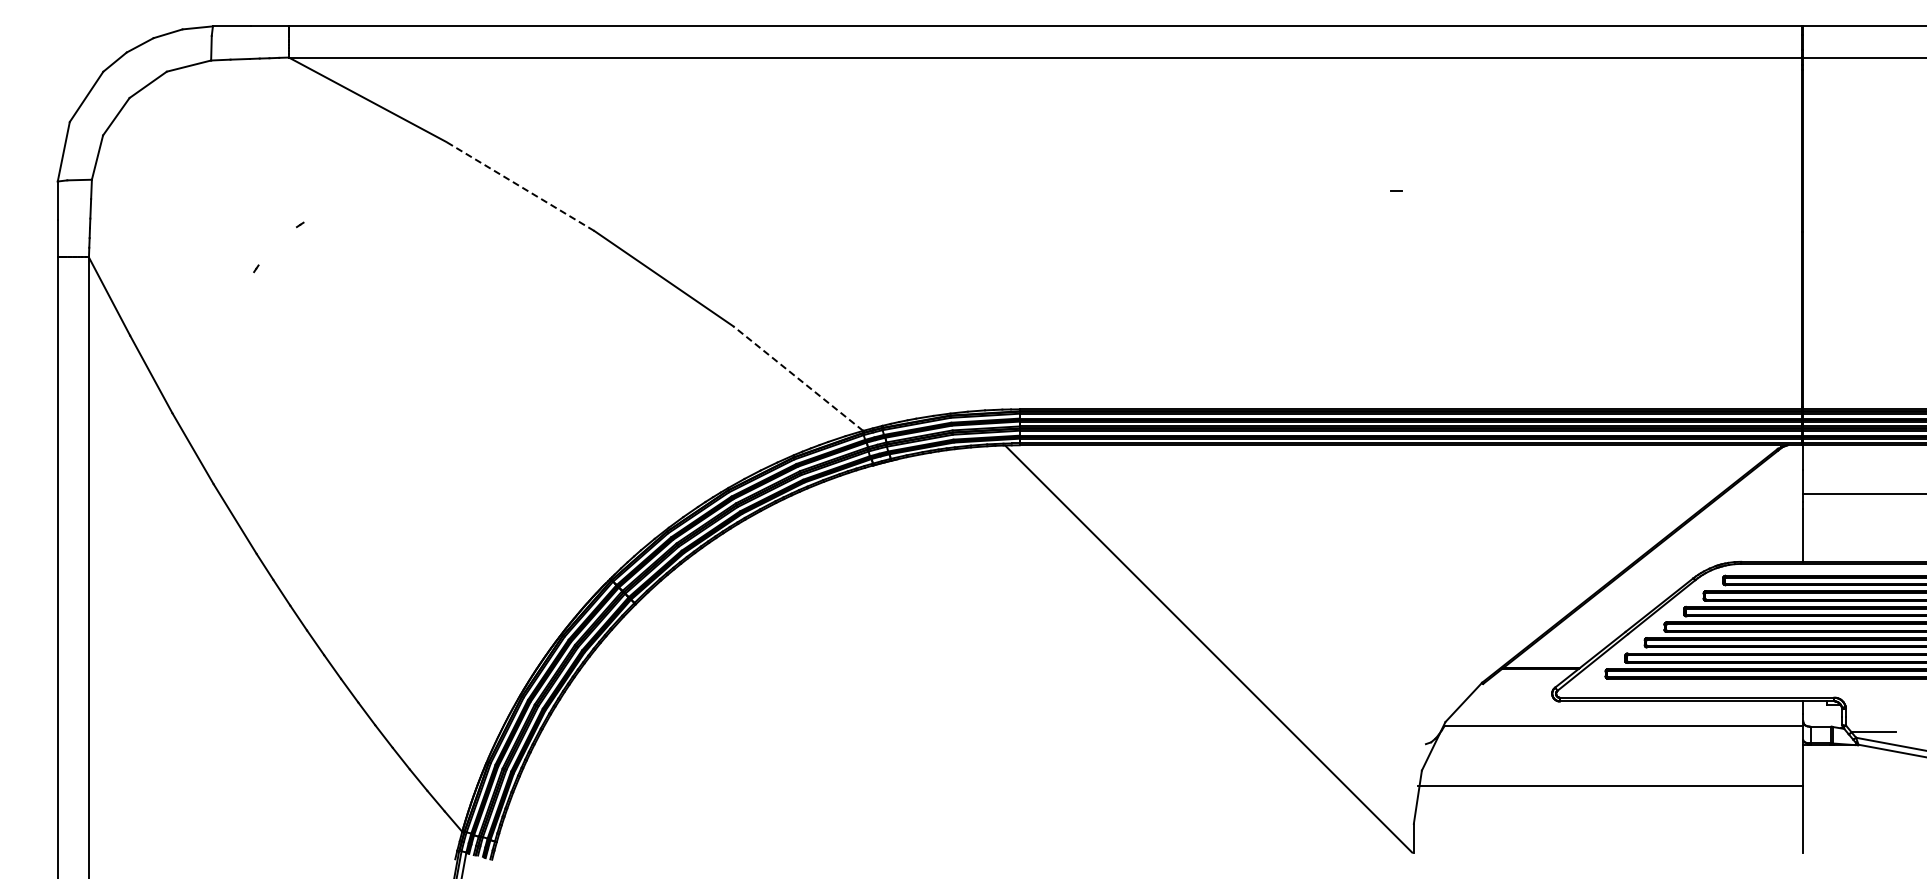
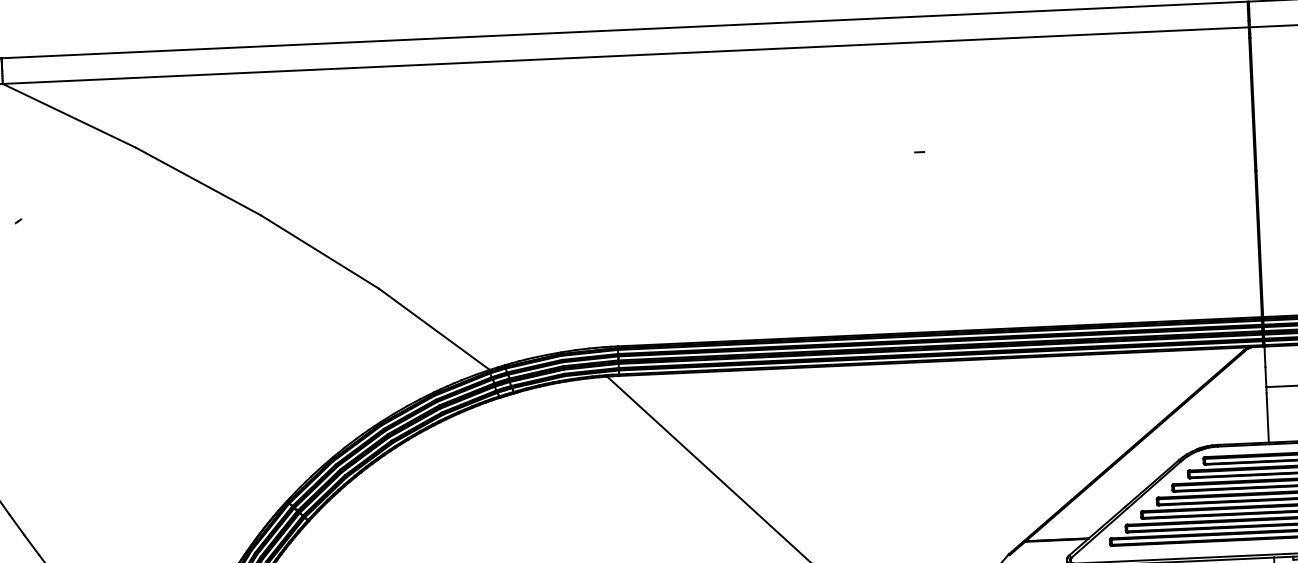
line: (519, 186) -> (197, 181), dashed -> solid
line: (797, 378) -> (433, 329), dashed -> solid

